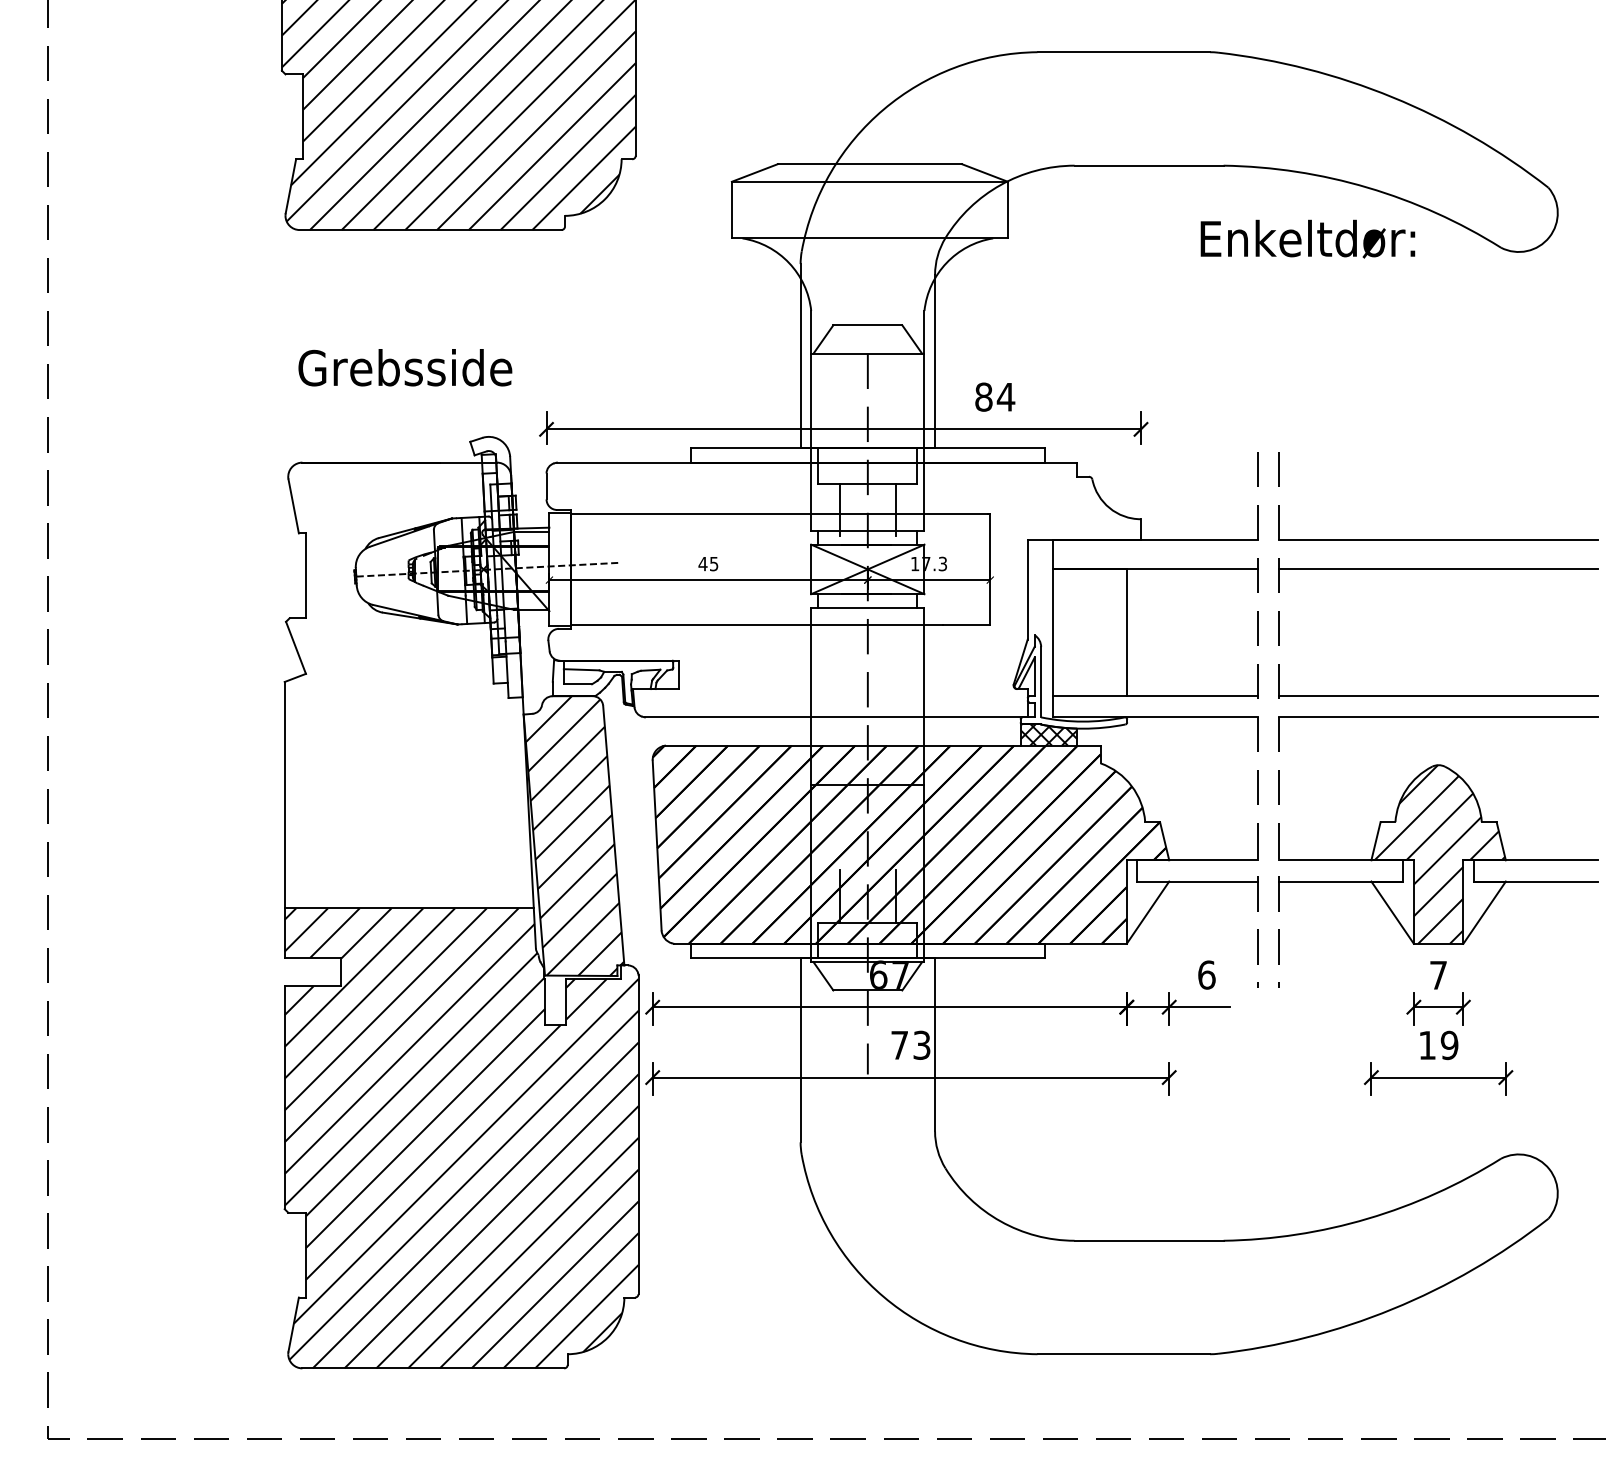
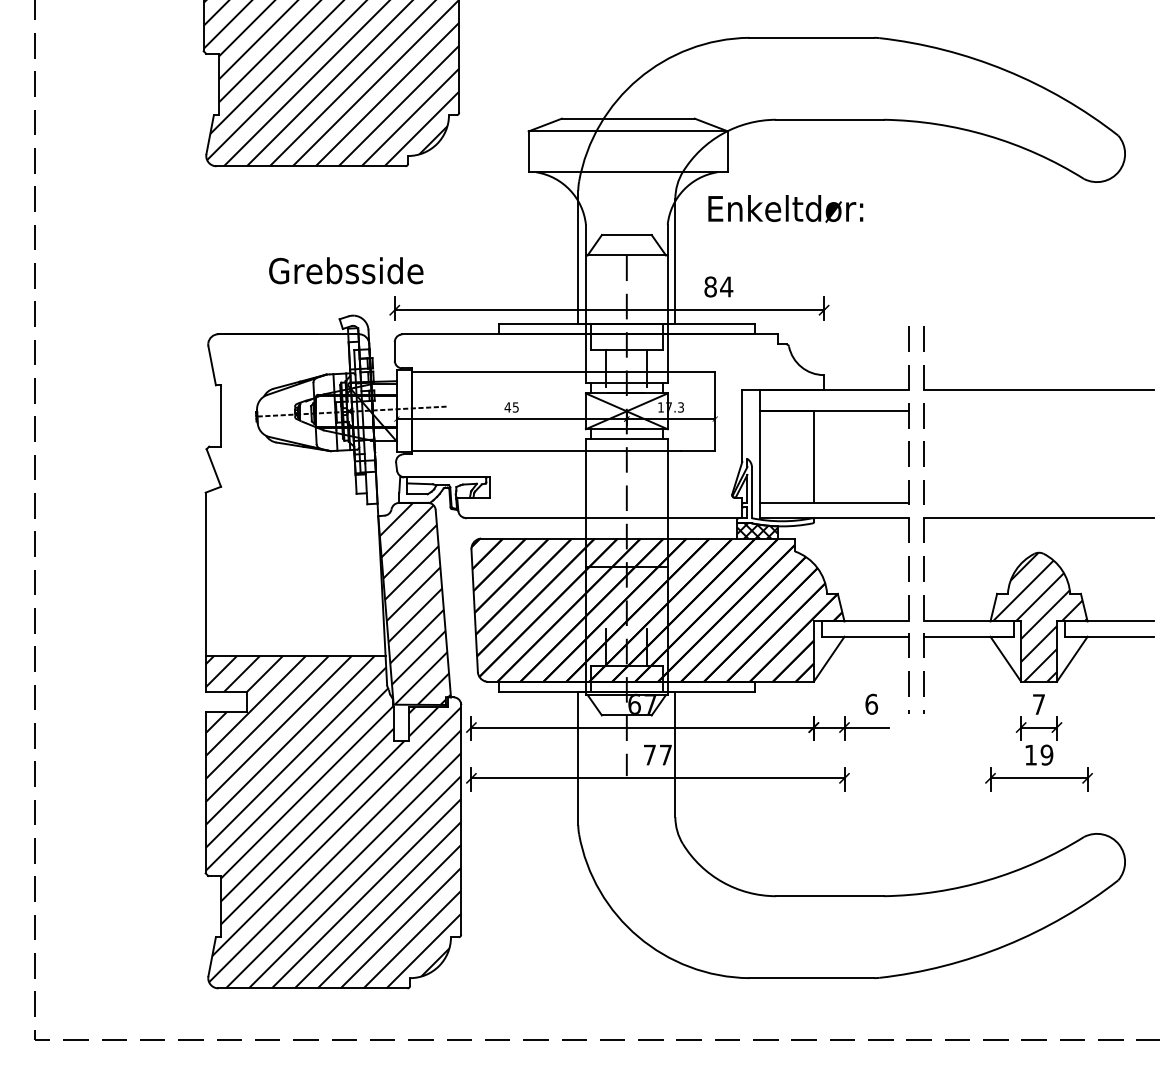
text: (1307, 238) -> (785, 208), moved
text: (405, 367) -> (346, 270), moved
line: (1438, 568) -> (1038, 410), removed
line: (1438, 696) -> (1038, 503), removed
text: (921, 1044) -> (665, 754), 73 -> 77

